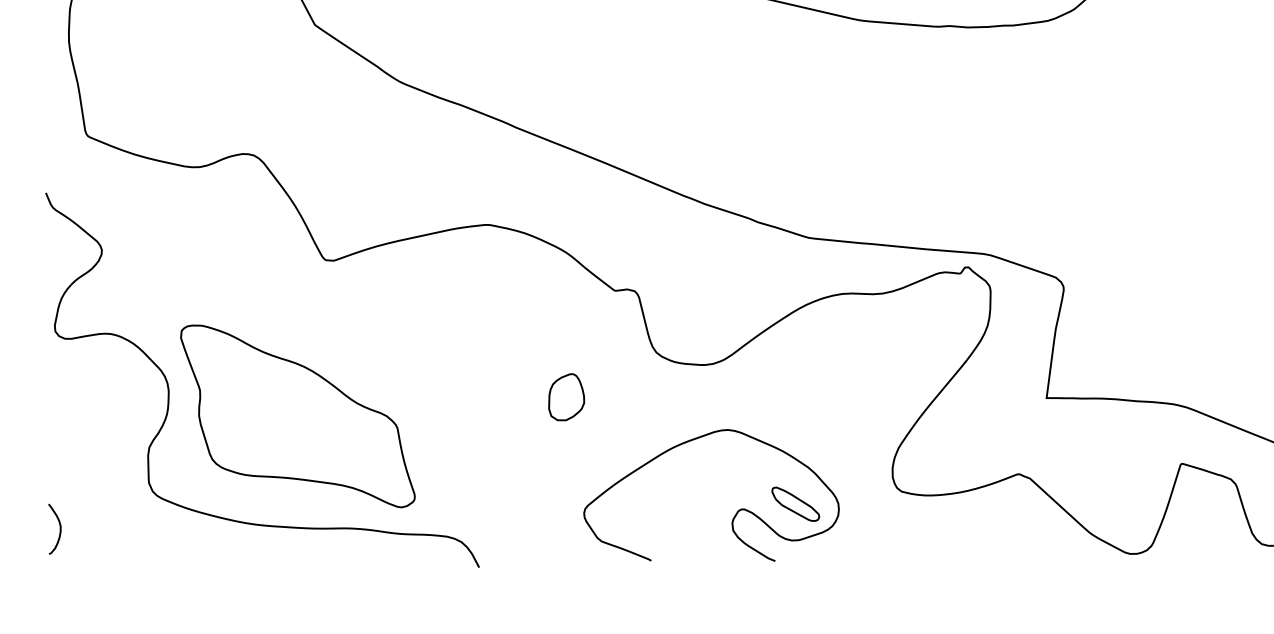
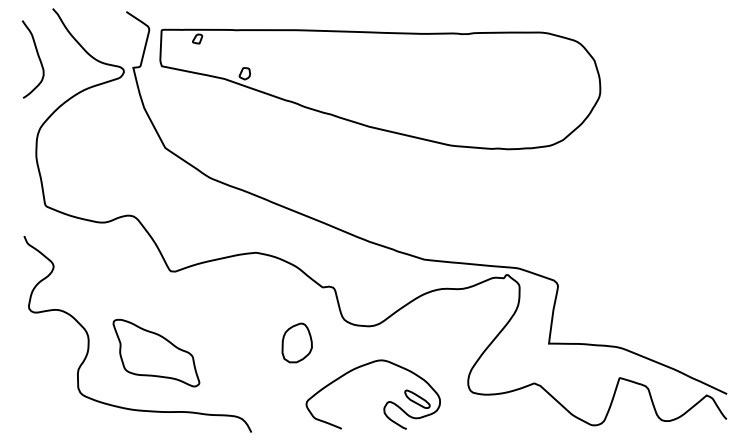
part: (566, 397) -> (297, 343), size x1.6
part: (298, 415) -> (156, 352), size x0.7
curve: (59, 529) -> (31, 412), removed

